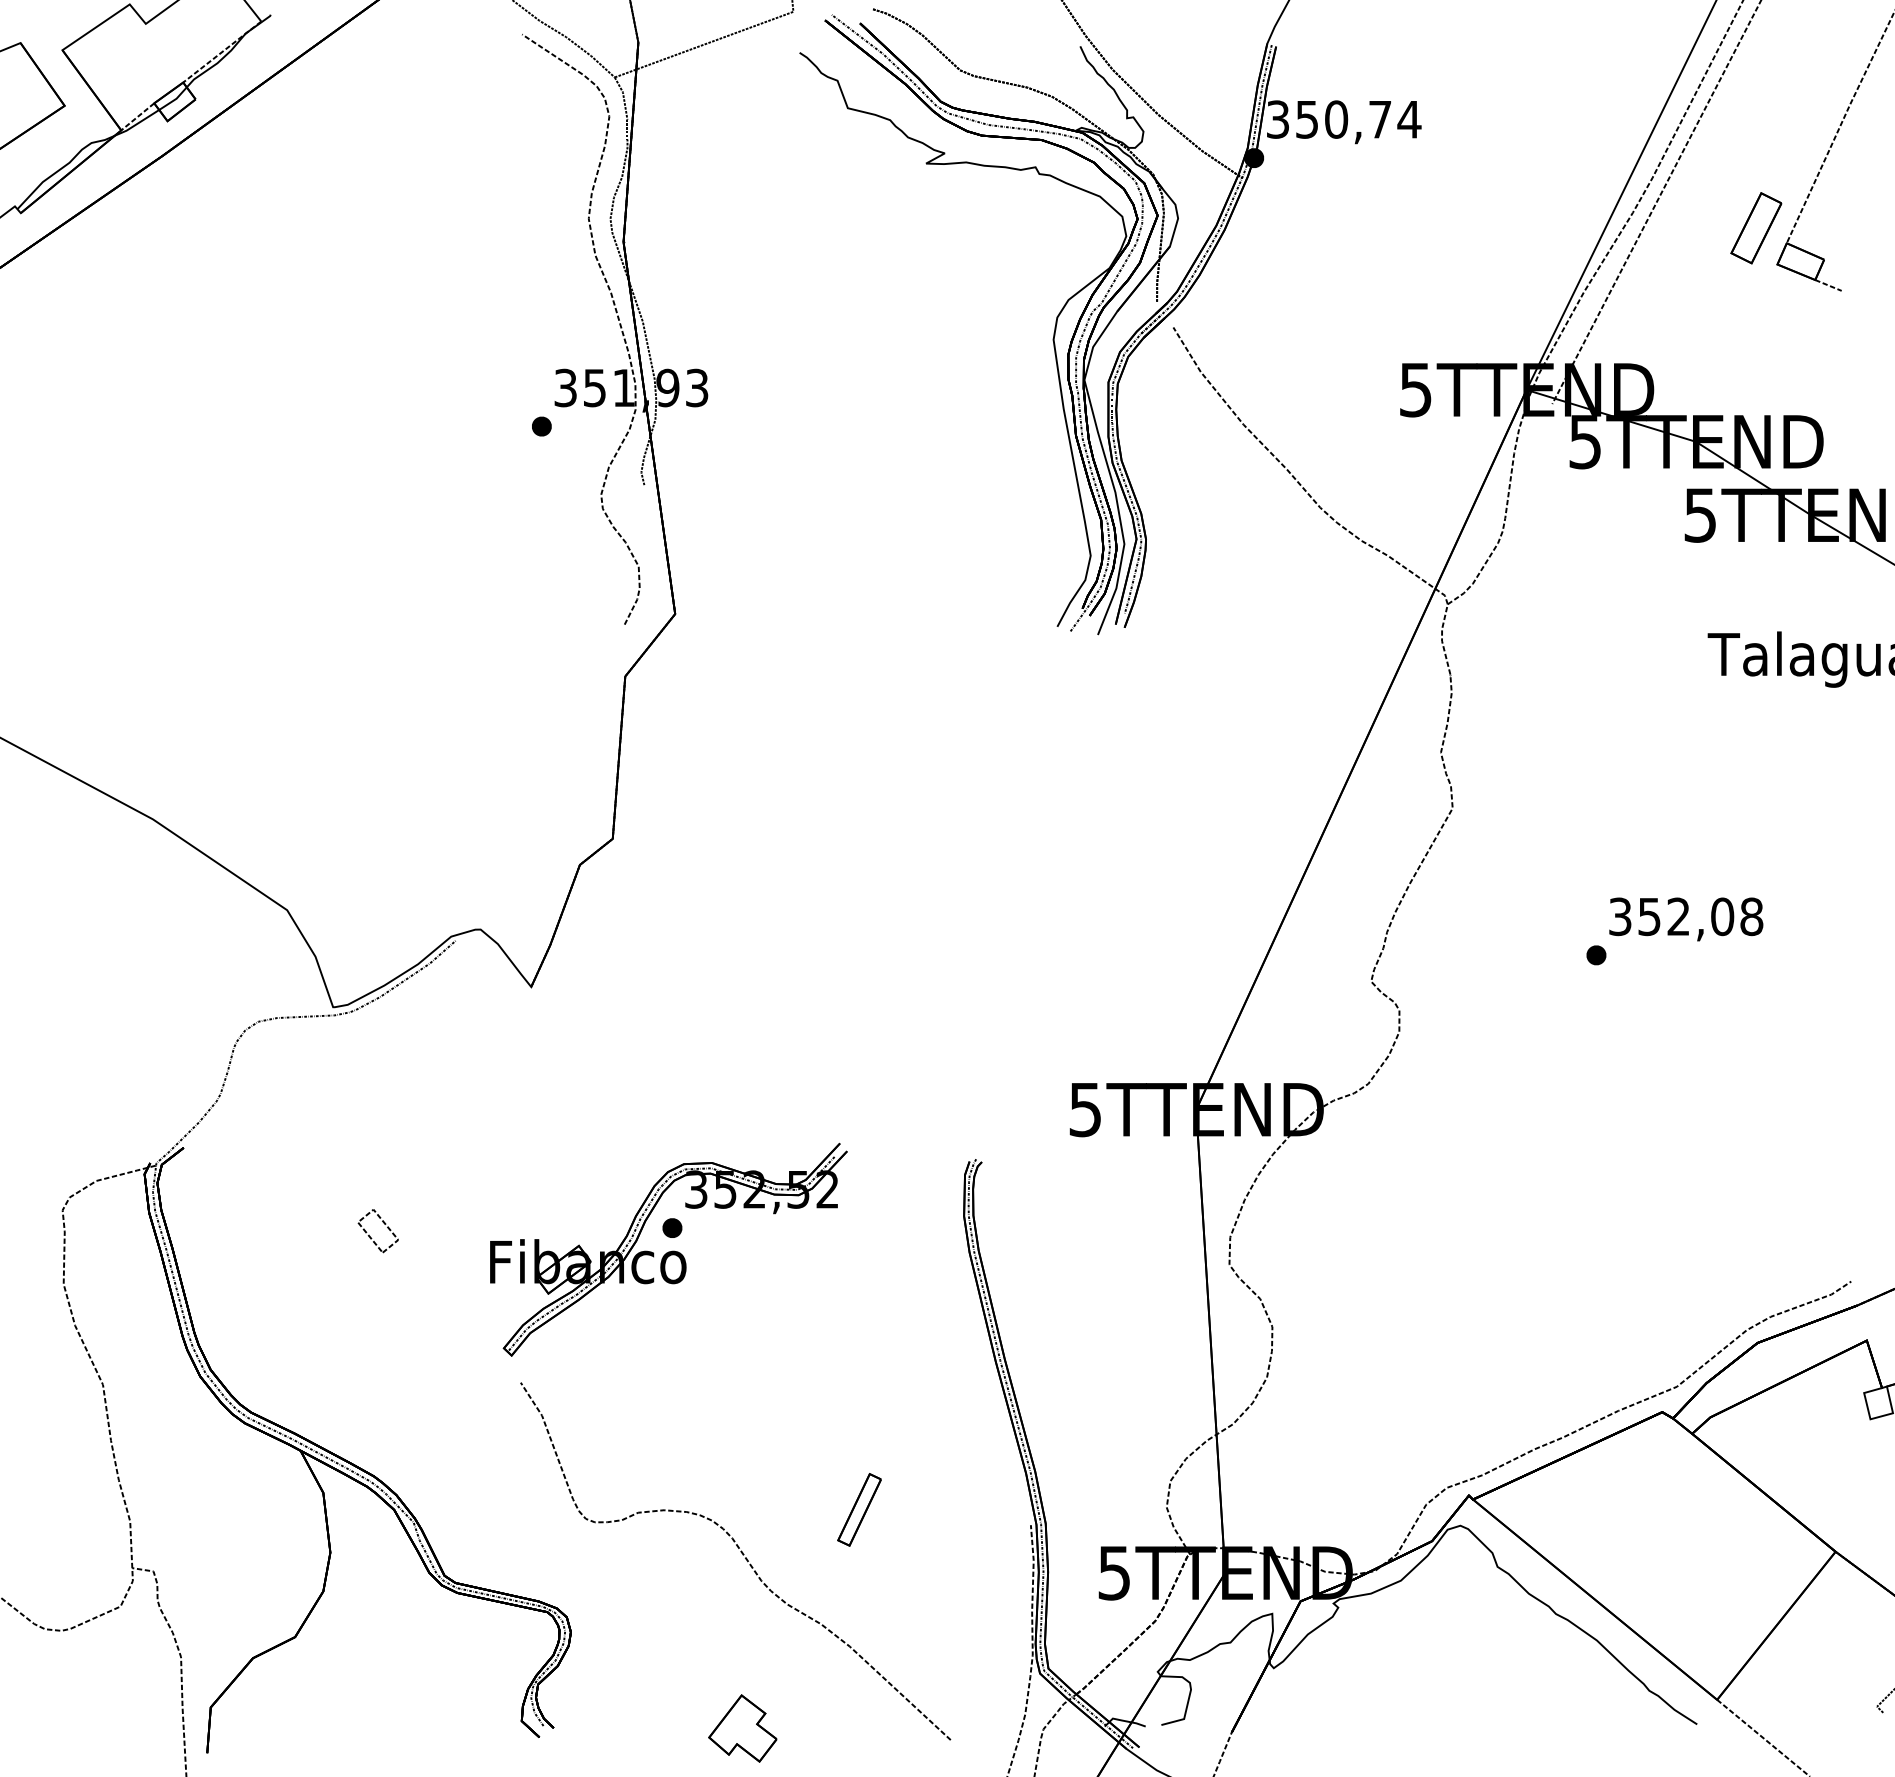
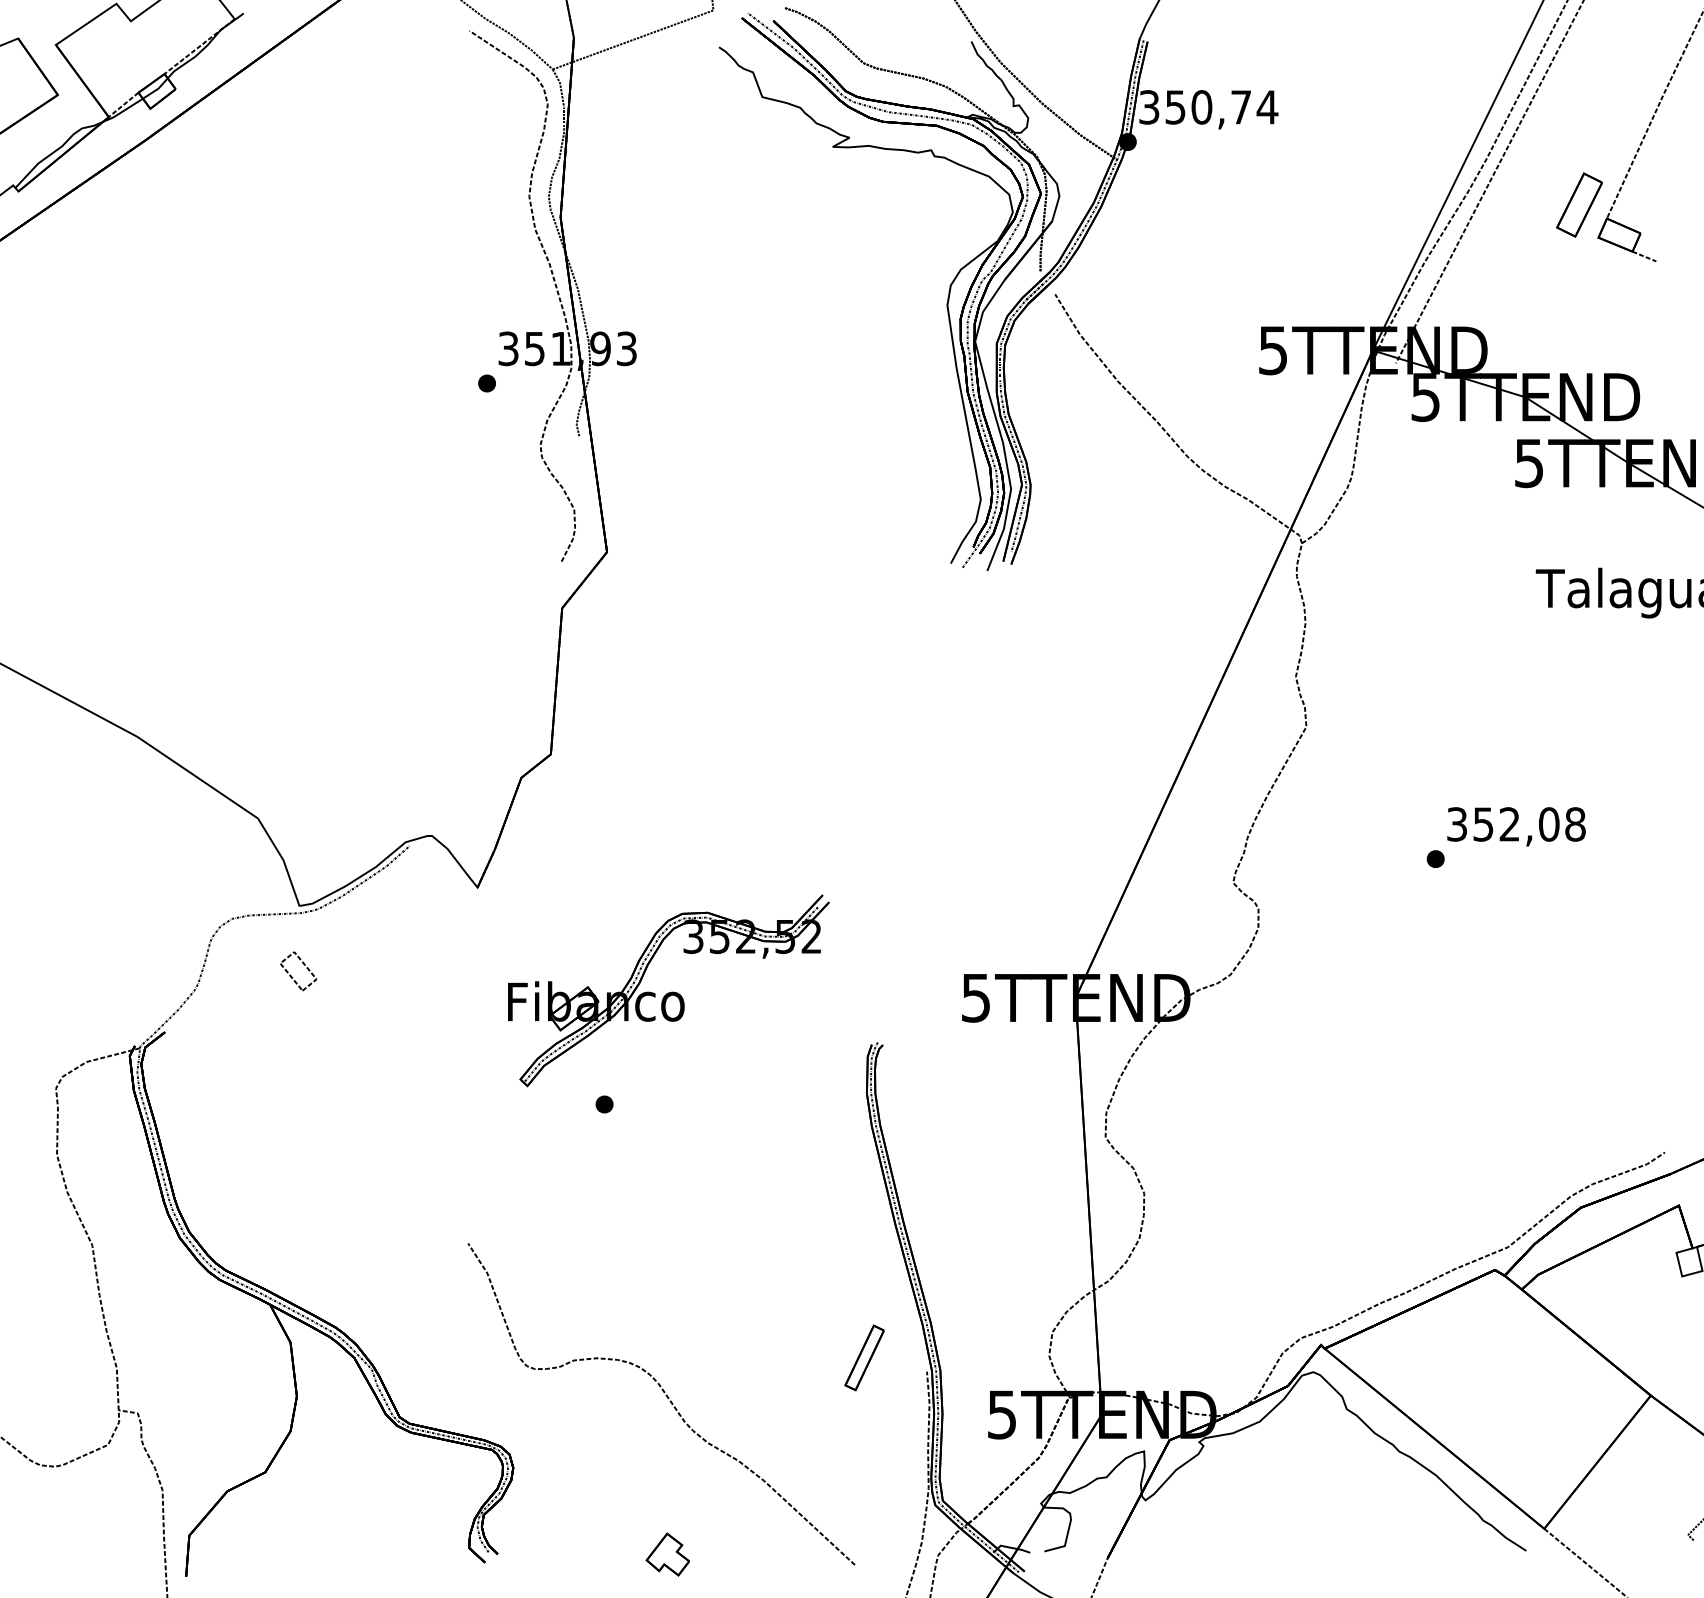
part: (371, 1237) -> (292, 977), moved
part: (668, 1249) -> (668, 990), moved
part: (859, 1509) -> (864, 1357), moved
part: (742, 1728) -> (667, 1554), size x0.7

